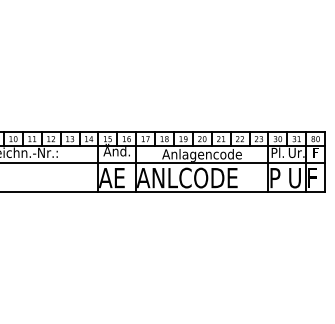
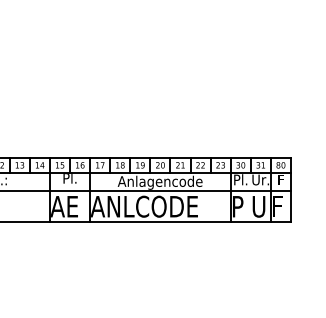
text: (116, 149) -> (69, 176), Änd. -> Pl.

